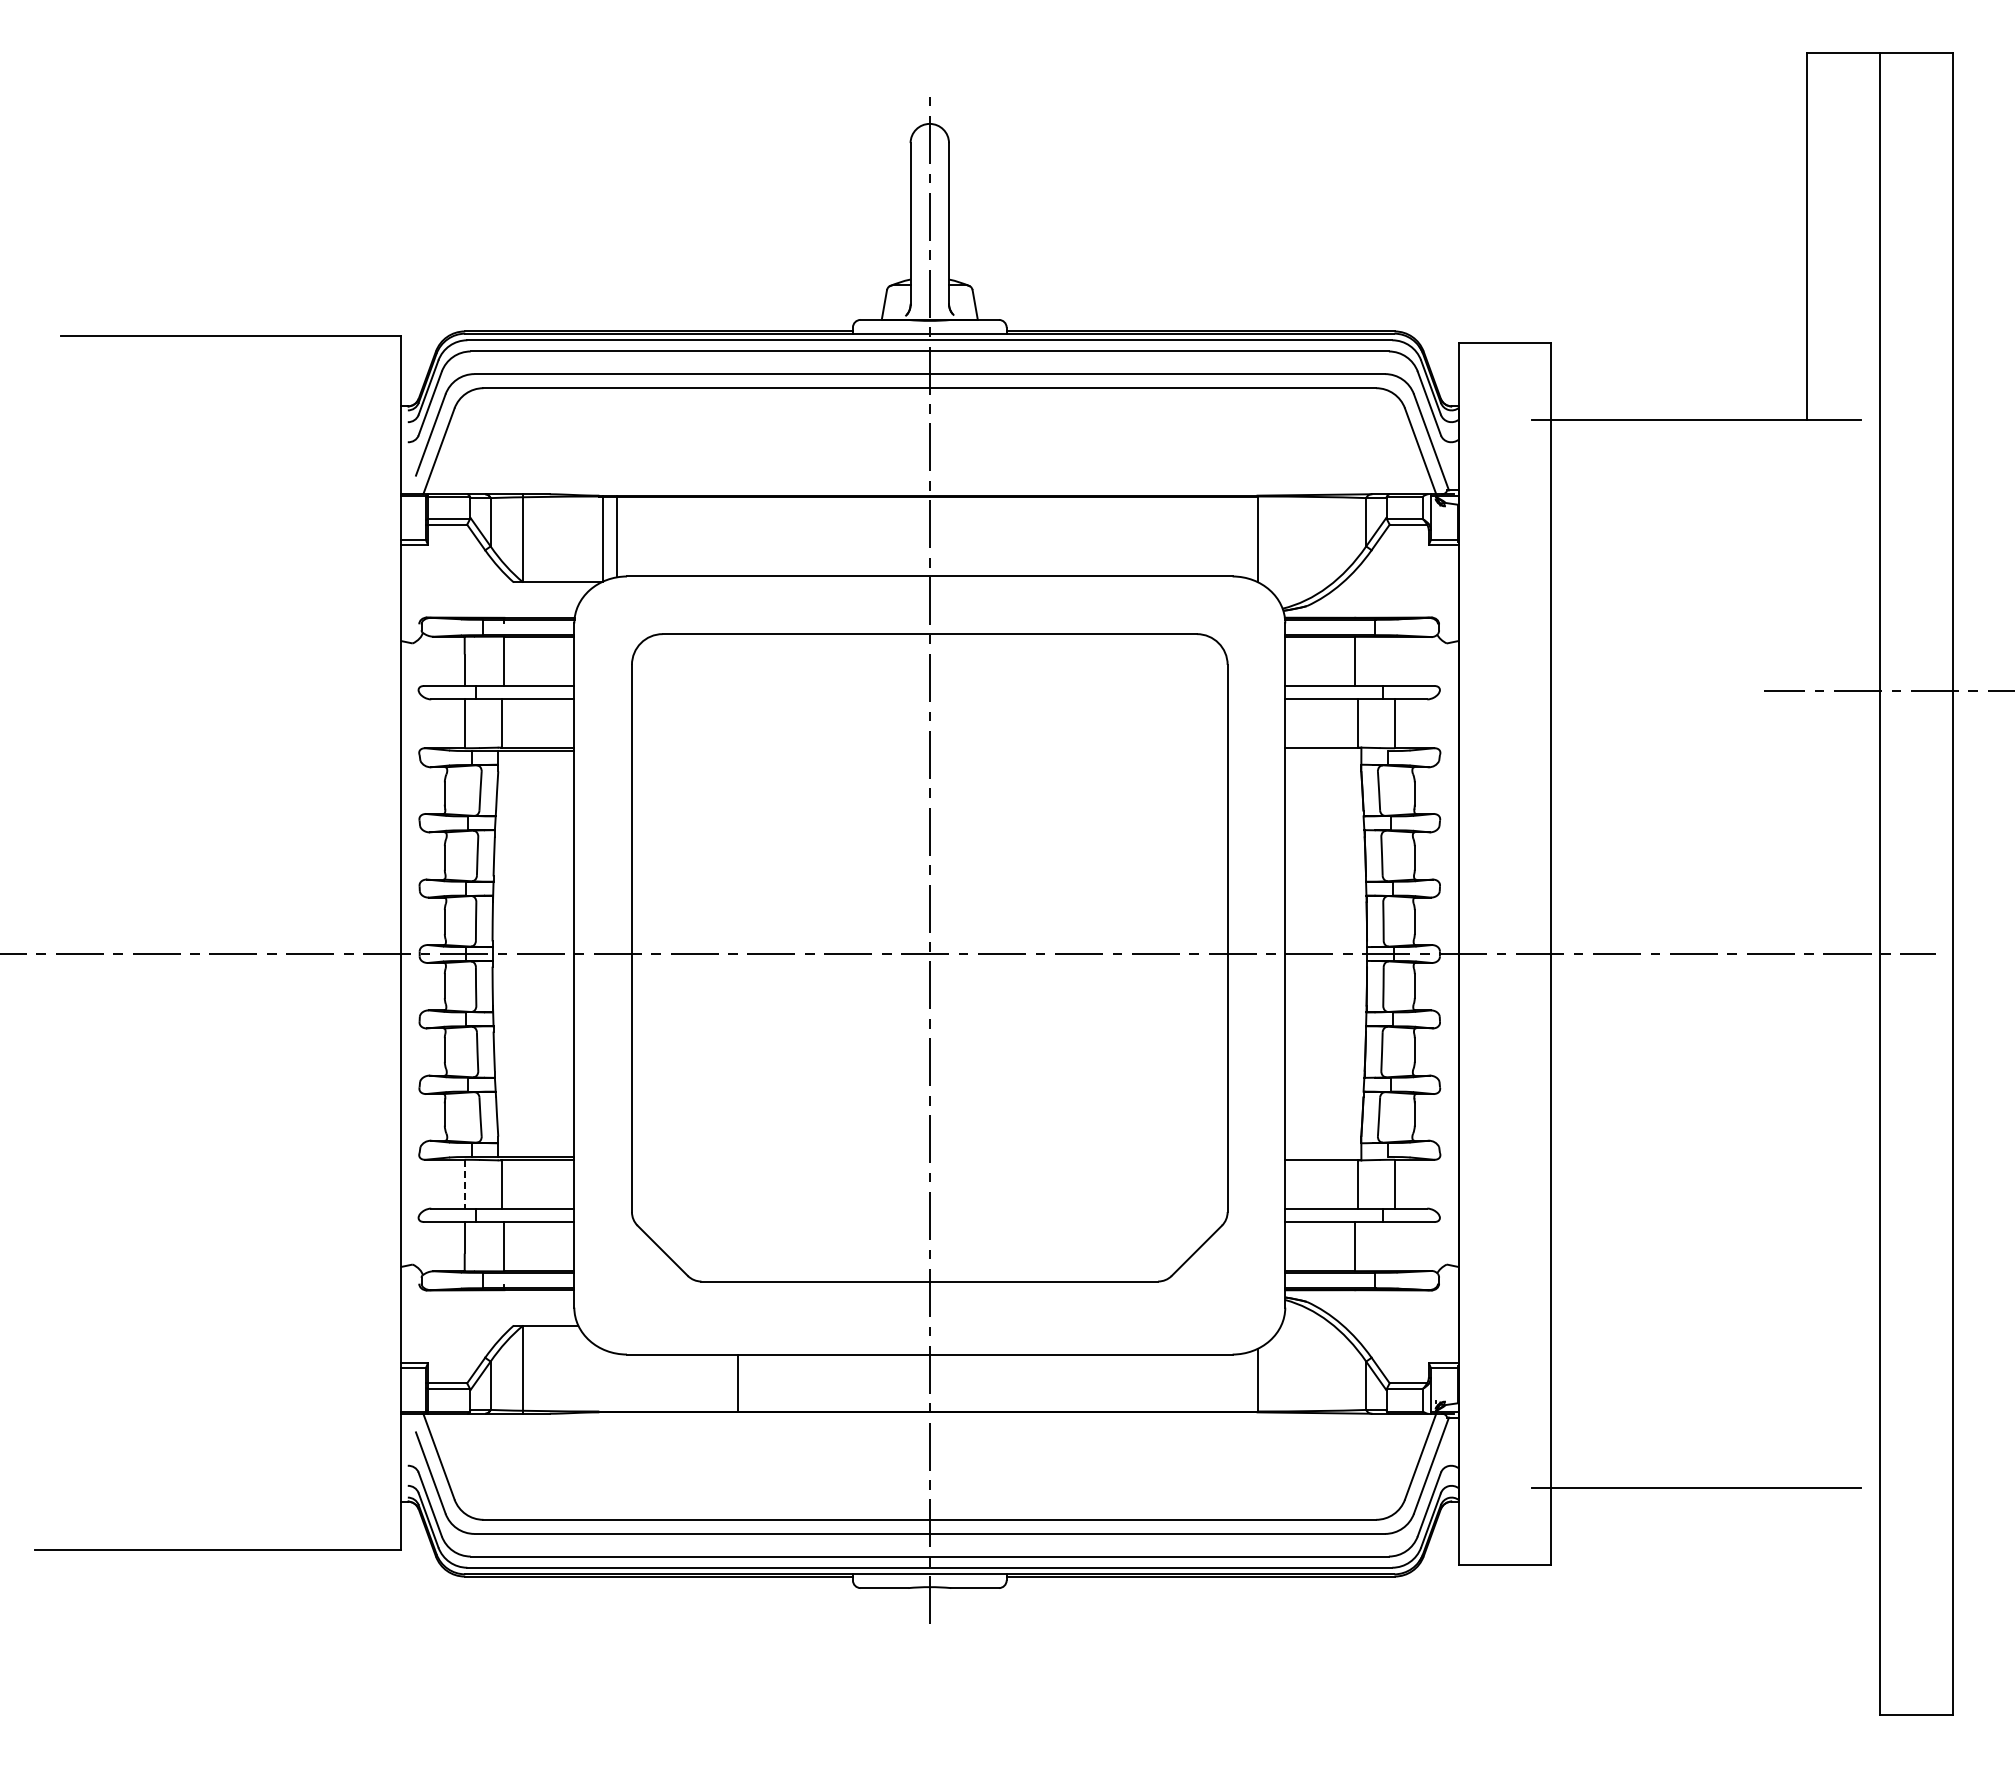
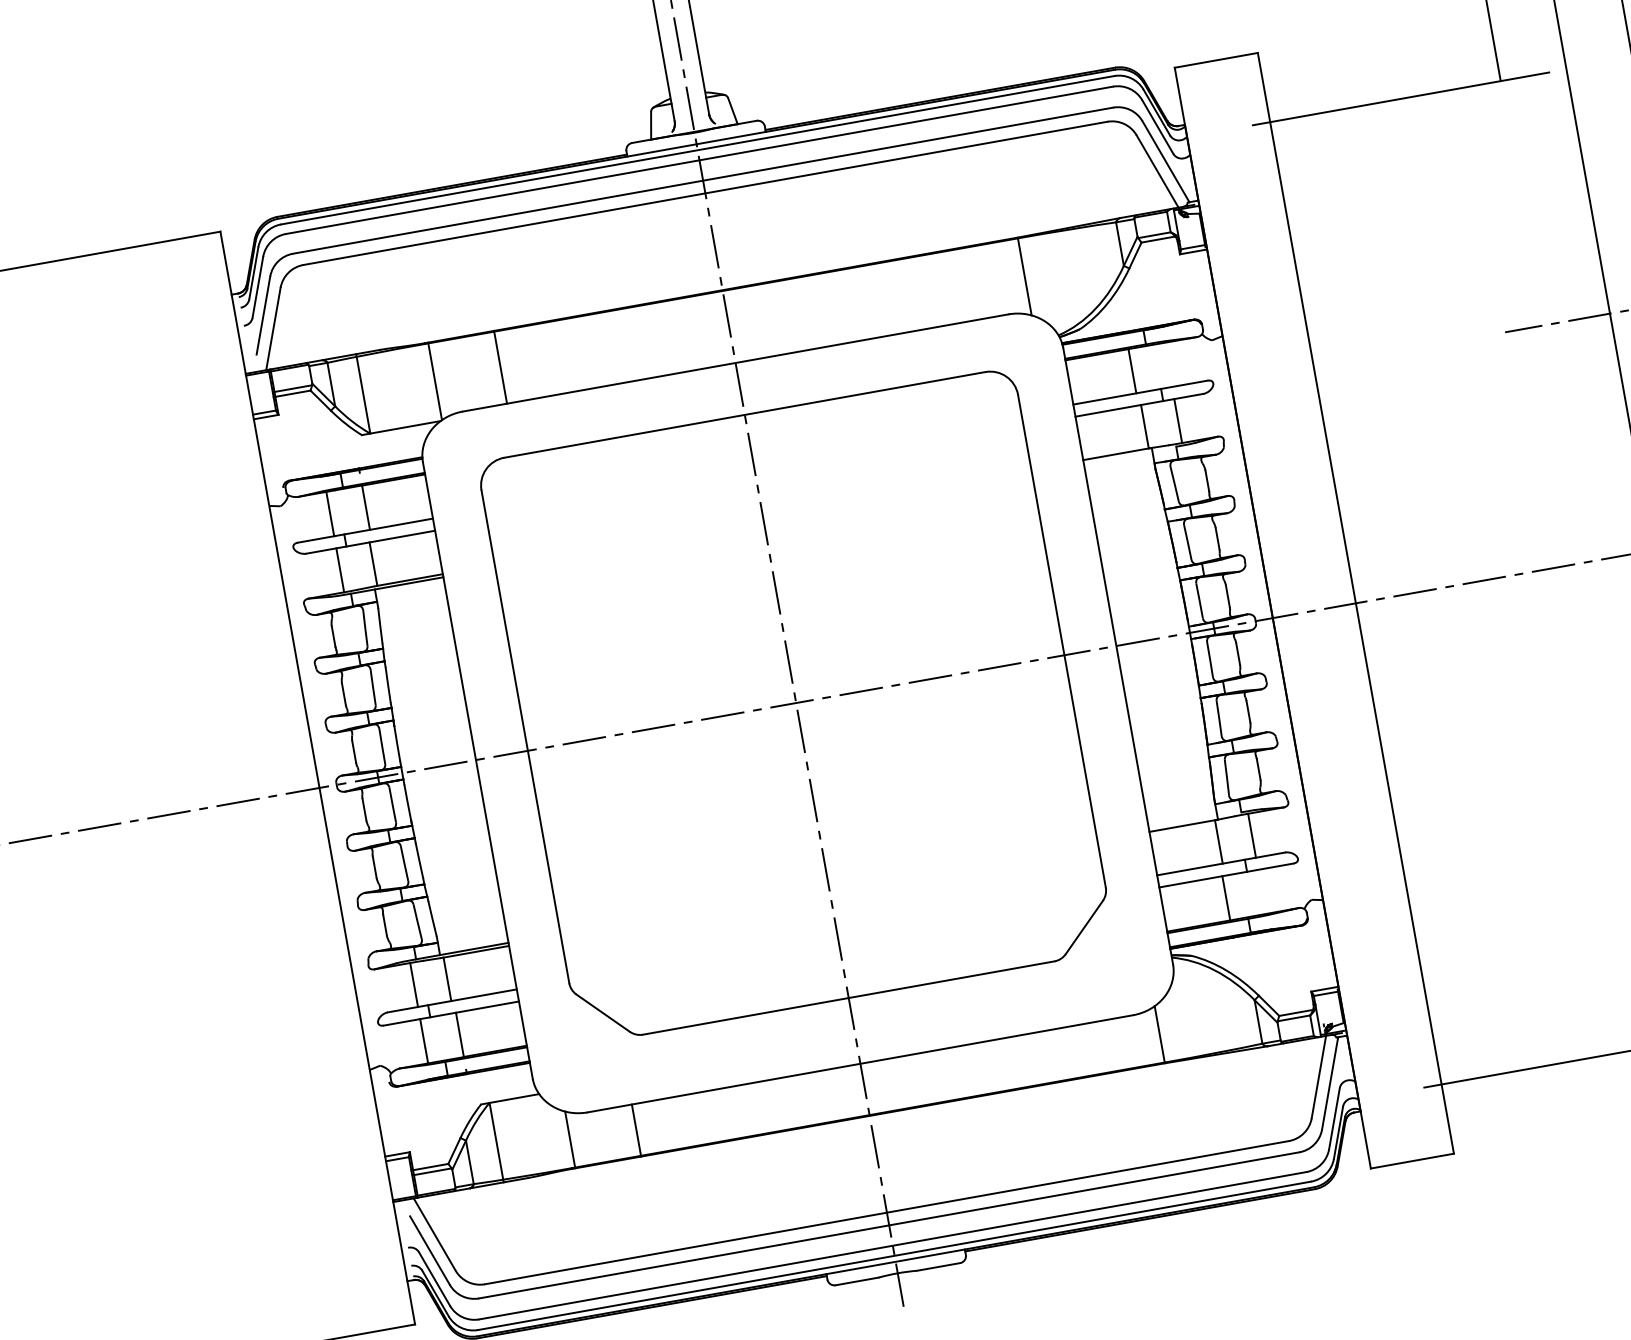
line: (617, 535) -> (500, 366), moved
line: (464, 1184) -> (414, 985), dashed -> solid
line: (602, 1380) -> (569, 1139), added
line: (738, 1383) -> (636, 1130), moved

